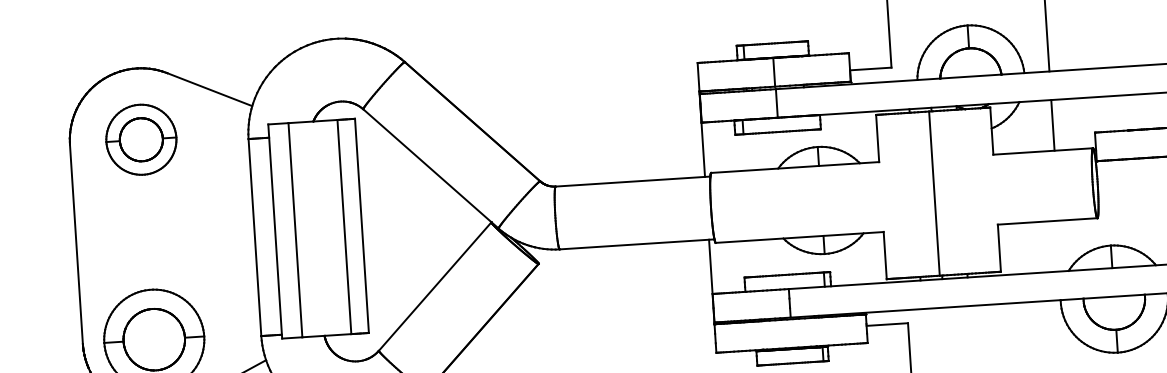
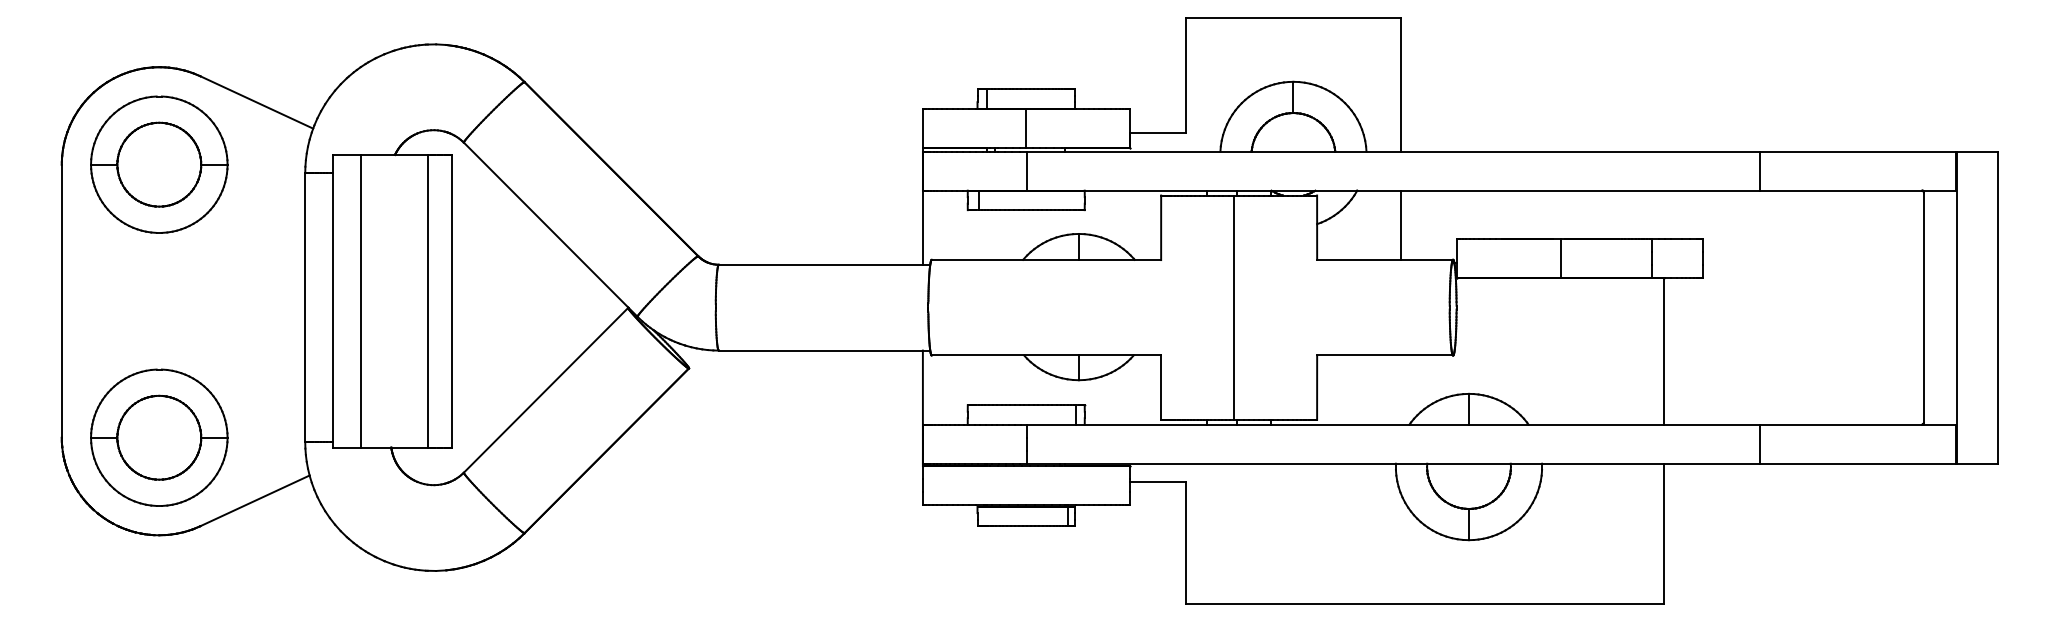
part: (141, 139) -> (159, 164), size x1.43

